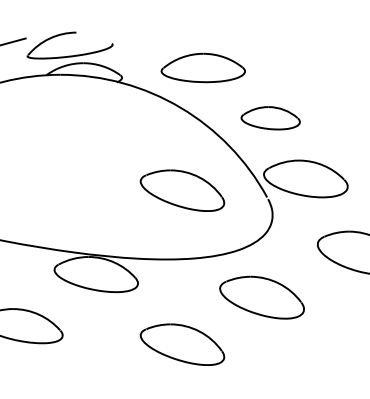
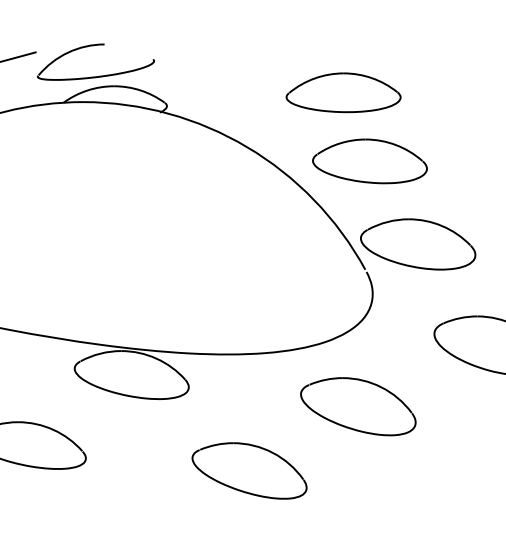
part: (202, 67) -> (342, 92), moved
part: (270, 118) -> (369, 161), size x1.43
part: (182, 190) -> (249, 260), removed

